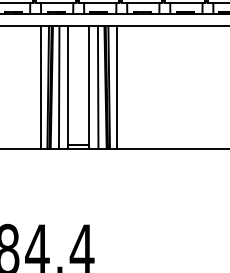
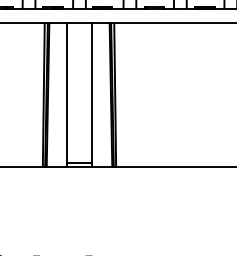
line: (40, 87) -> (34, 94), removed
line: (58, 87) -> (55, 94), removed
line: (97, 87) -> (101, 94), removed
line: (116, 87) -> (123, 94), removed

